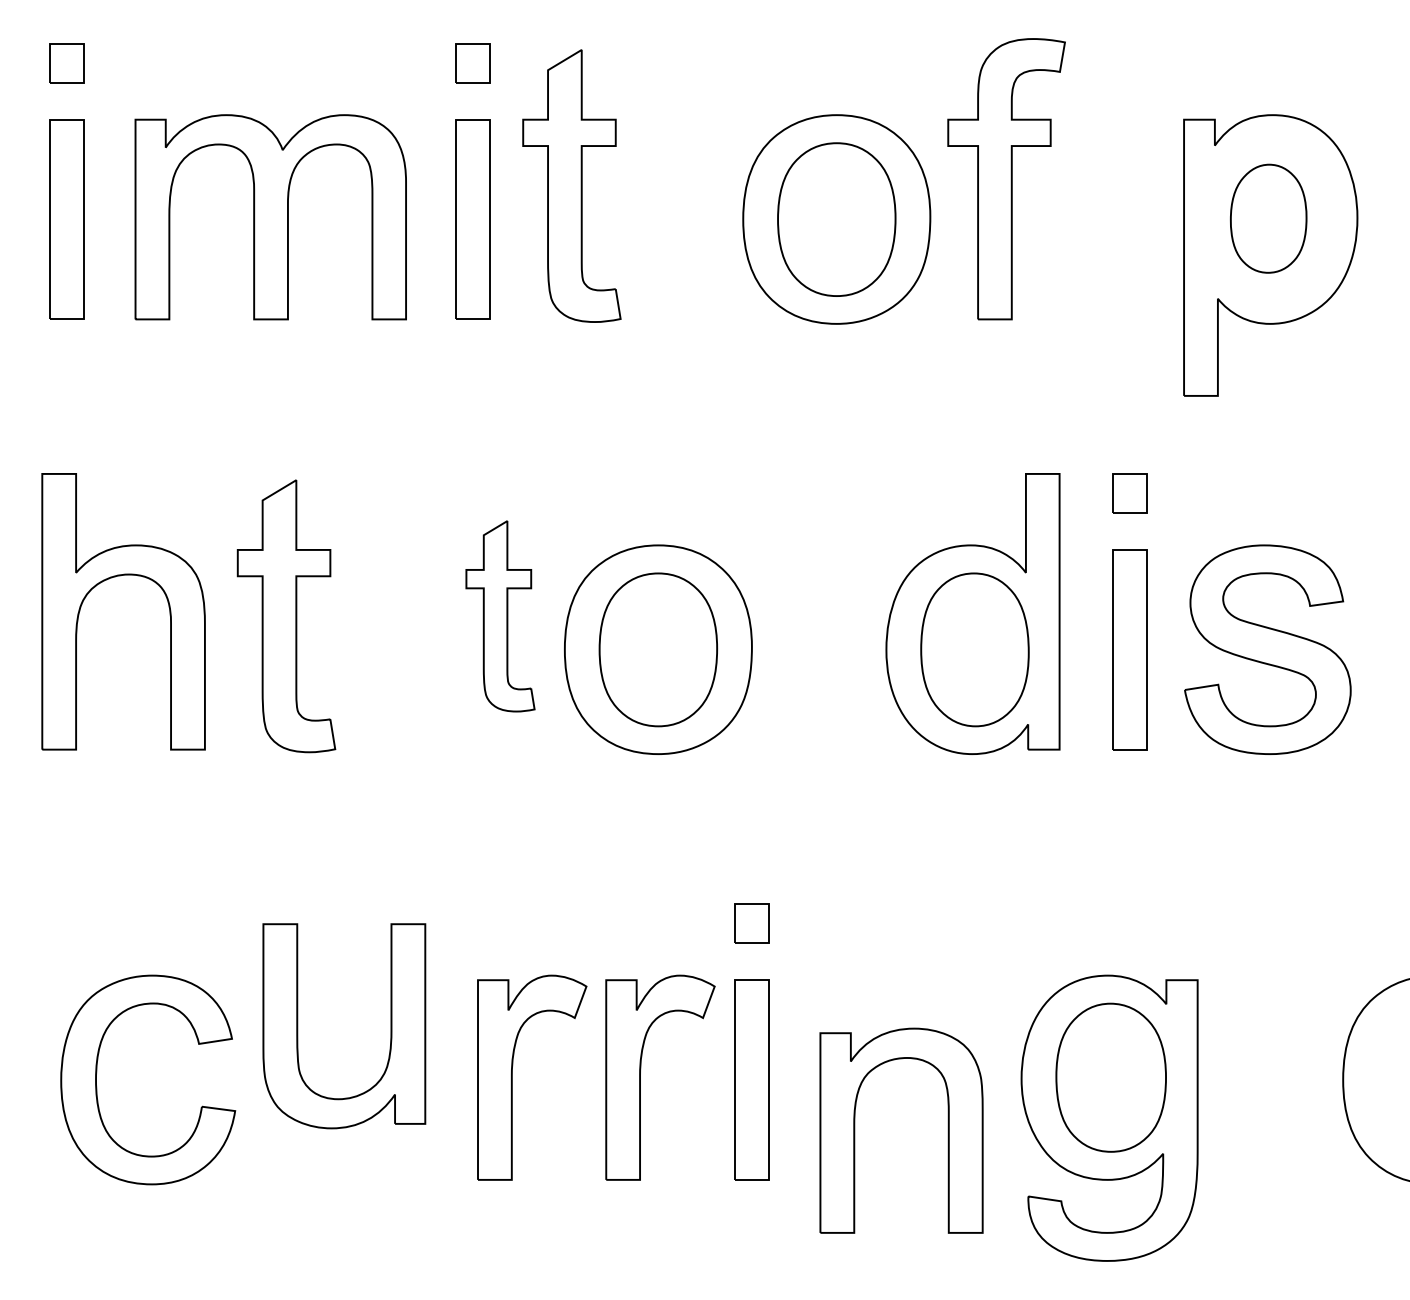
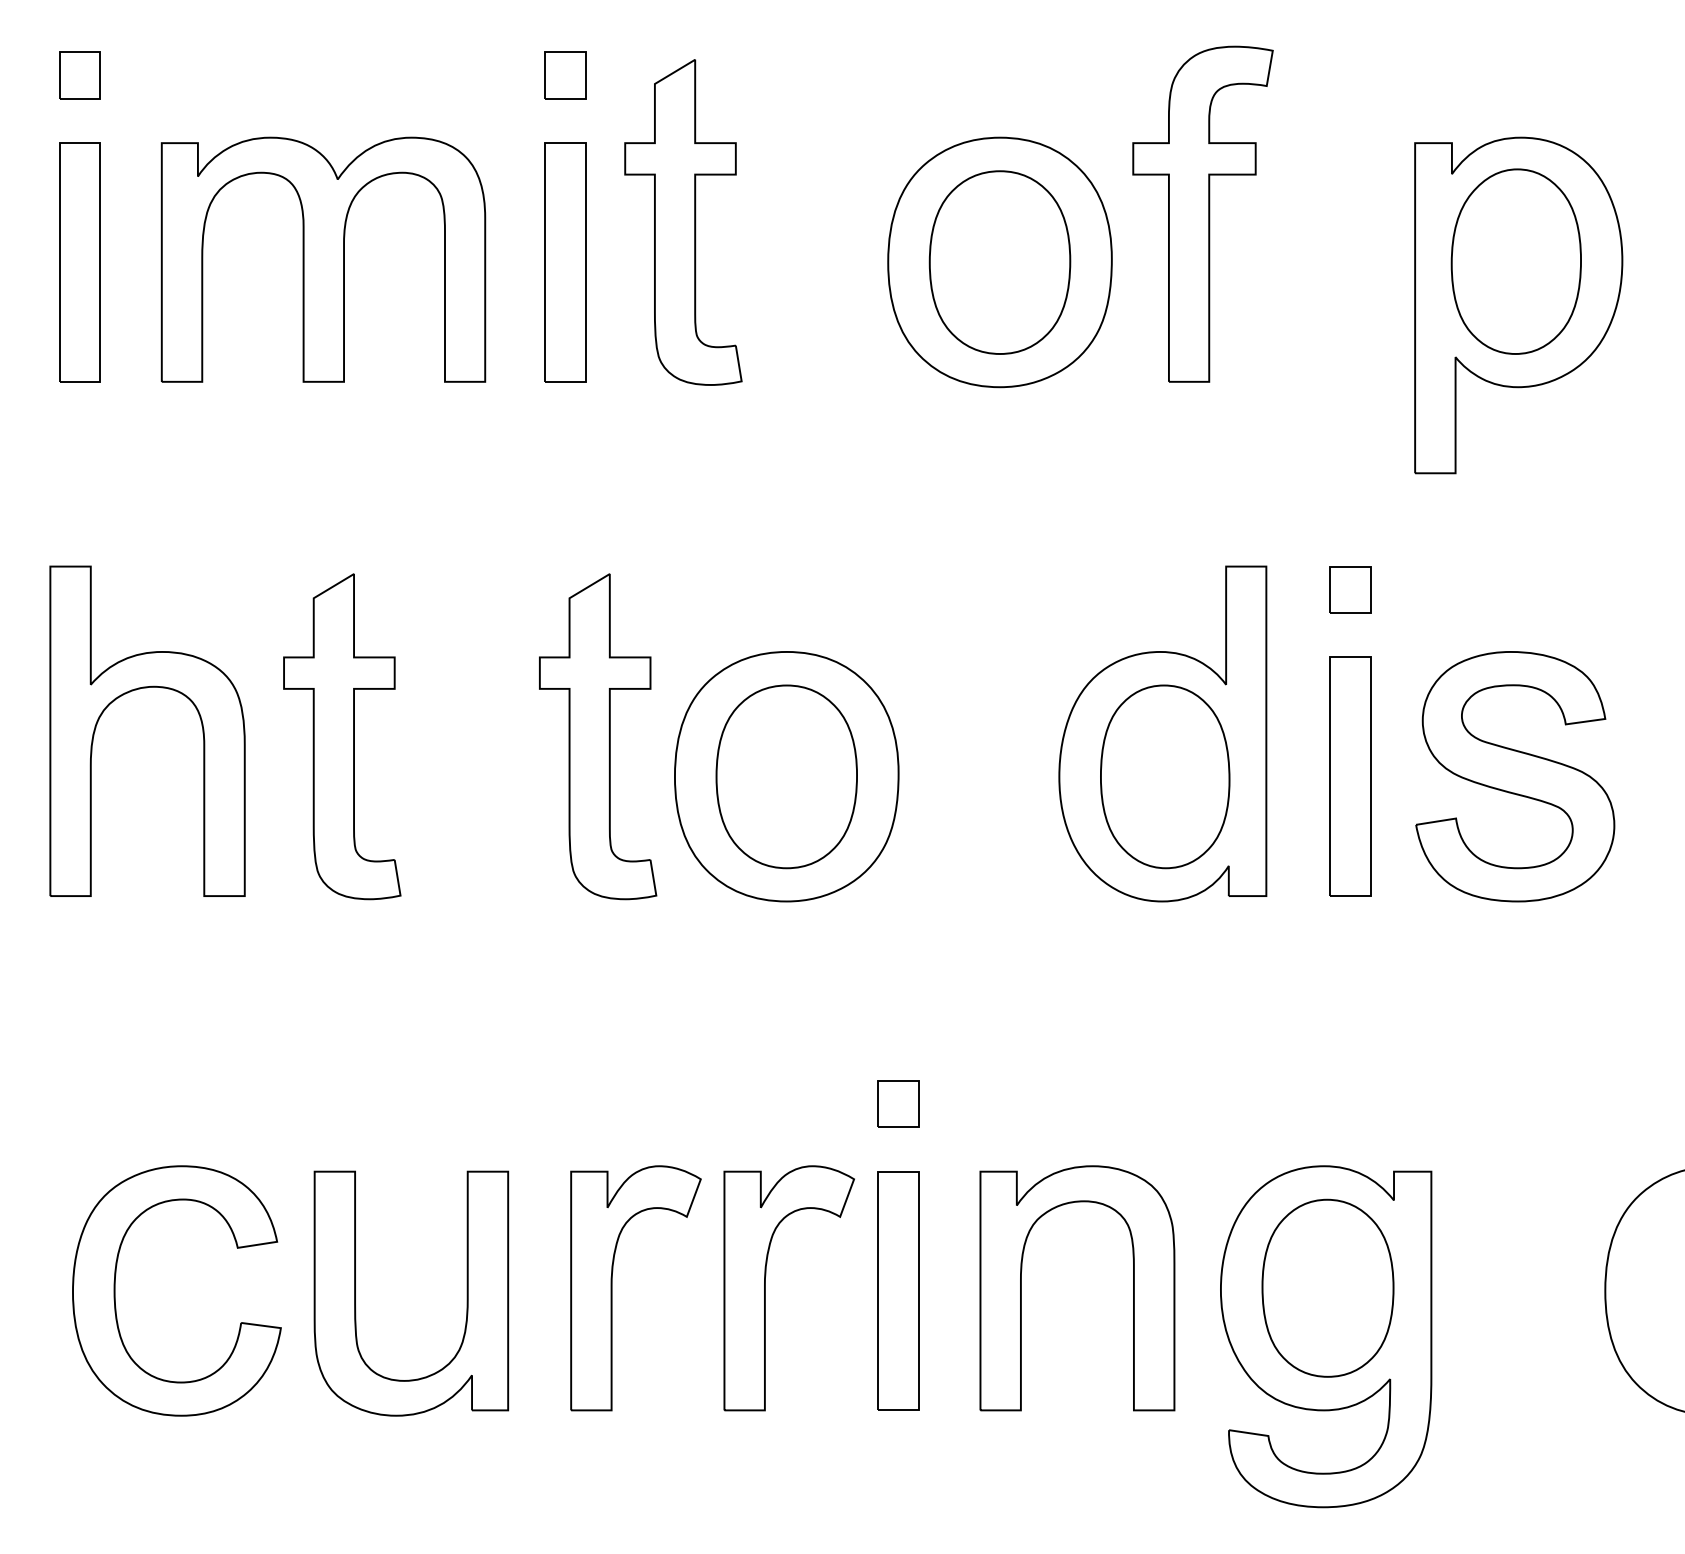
part: (1268, 218) -> (1516, 261), size x1.43
part: (500, 616) -> (598, 736), size x1.43
part: (298, 1026) -> (356, 1293), moved
part: (855, 1130) -> (1022, 1287), moved

